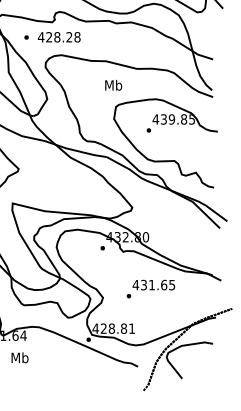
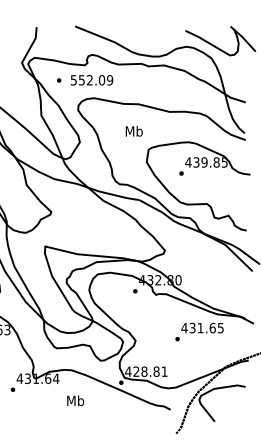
text: (58, 37) -> (91, 80), 428.28 -> 552.09
text: (112, 85) -> (133, 131), moved
text: (150, 288) -> (199, 331), moved
text: (19, 357) -> (75, 400), moved

